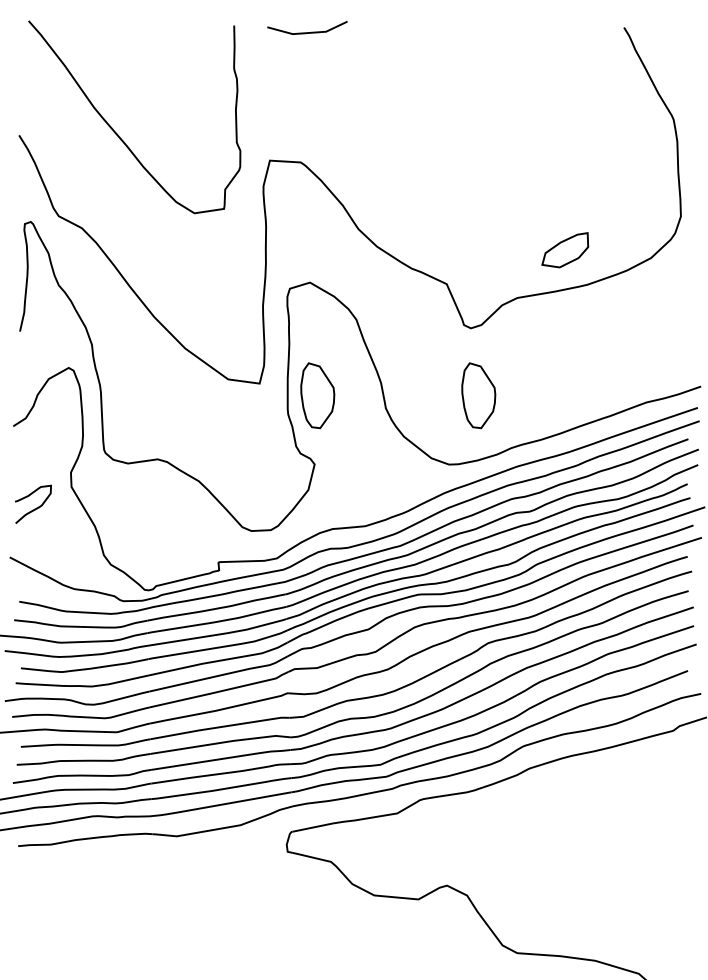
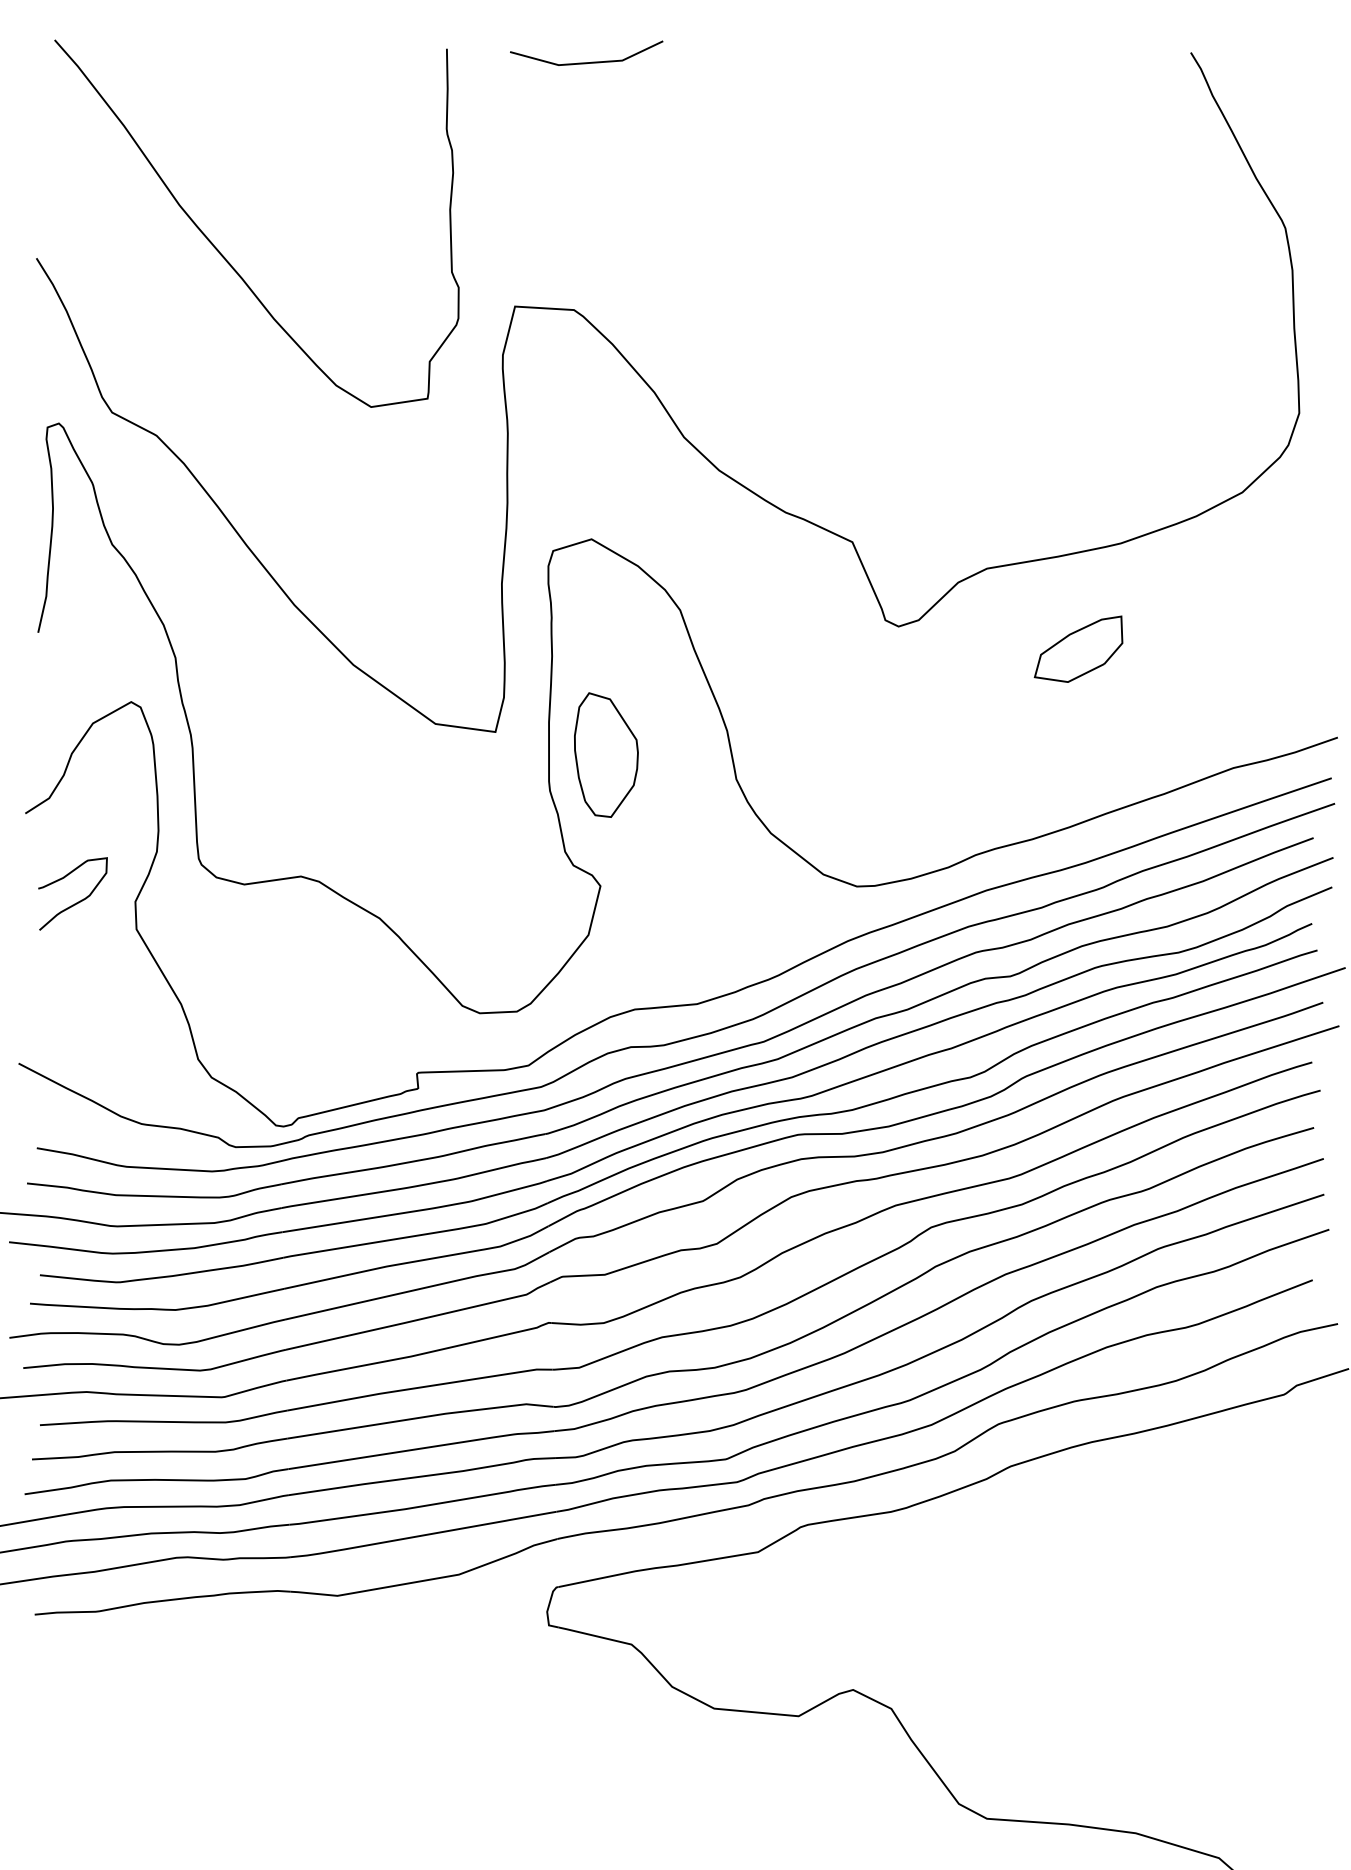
part: (565, 250) -> (1079, 649), moved
part: (478, 395) -> (913, 754), removed
curve: (36, 507) -> (79, 899), moved

